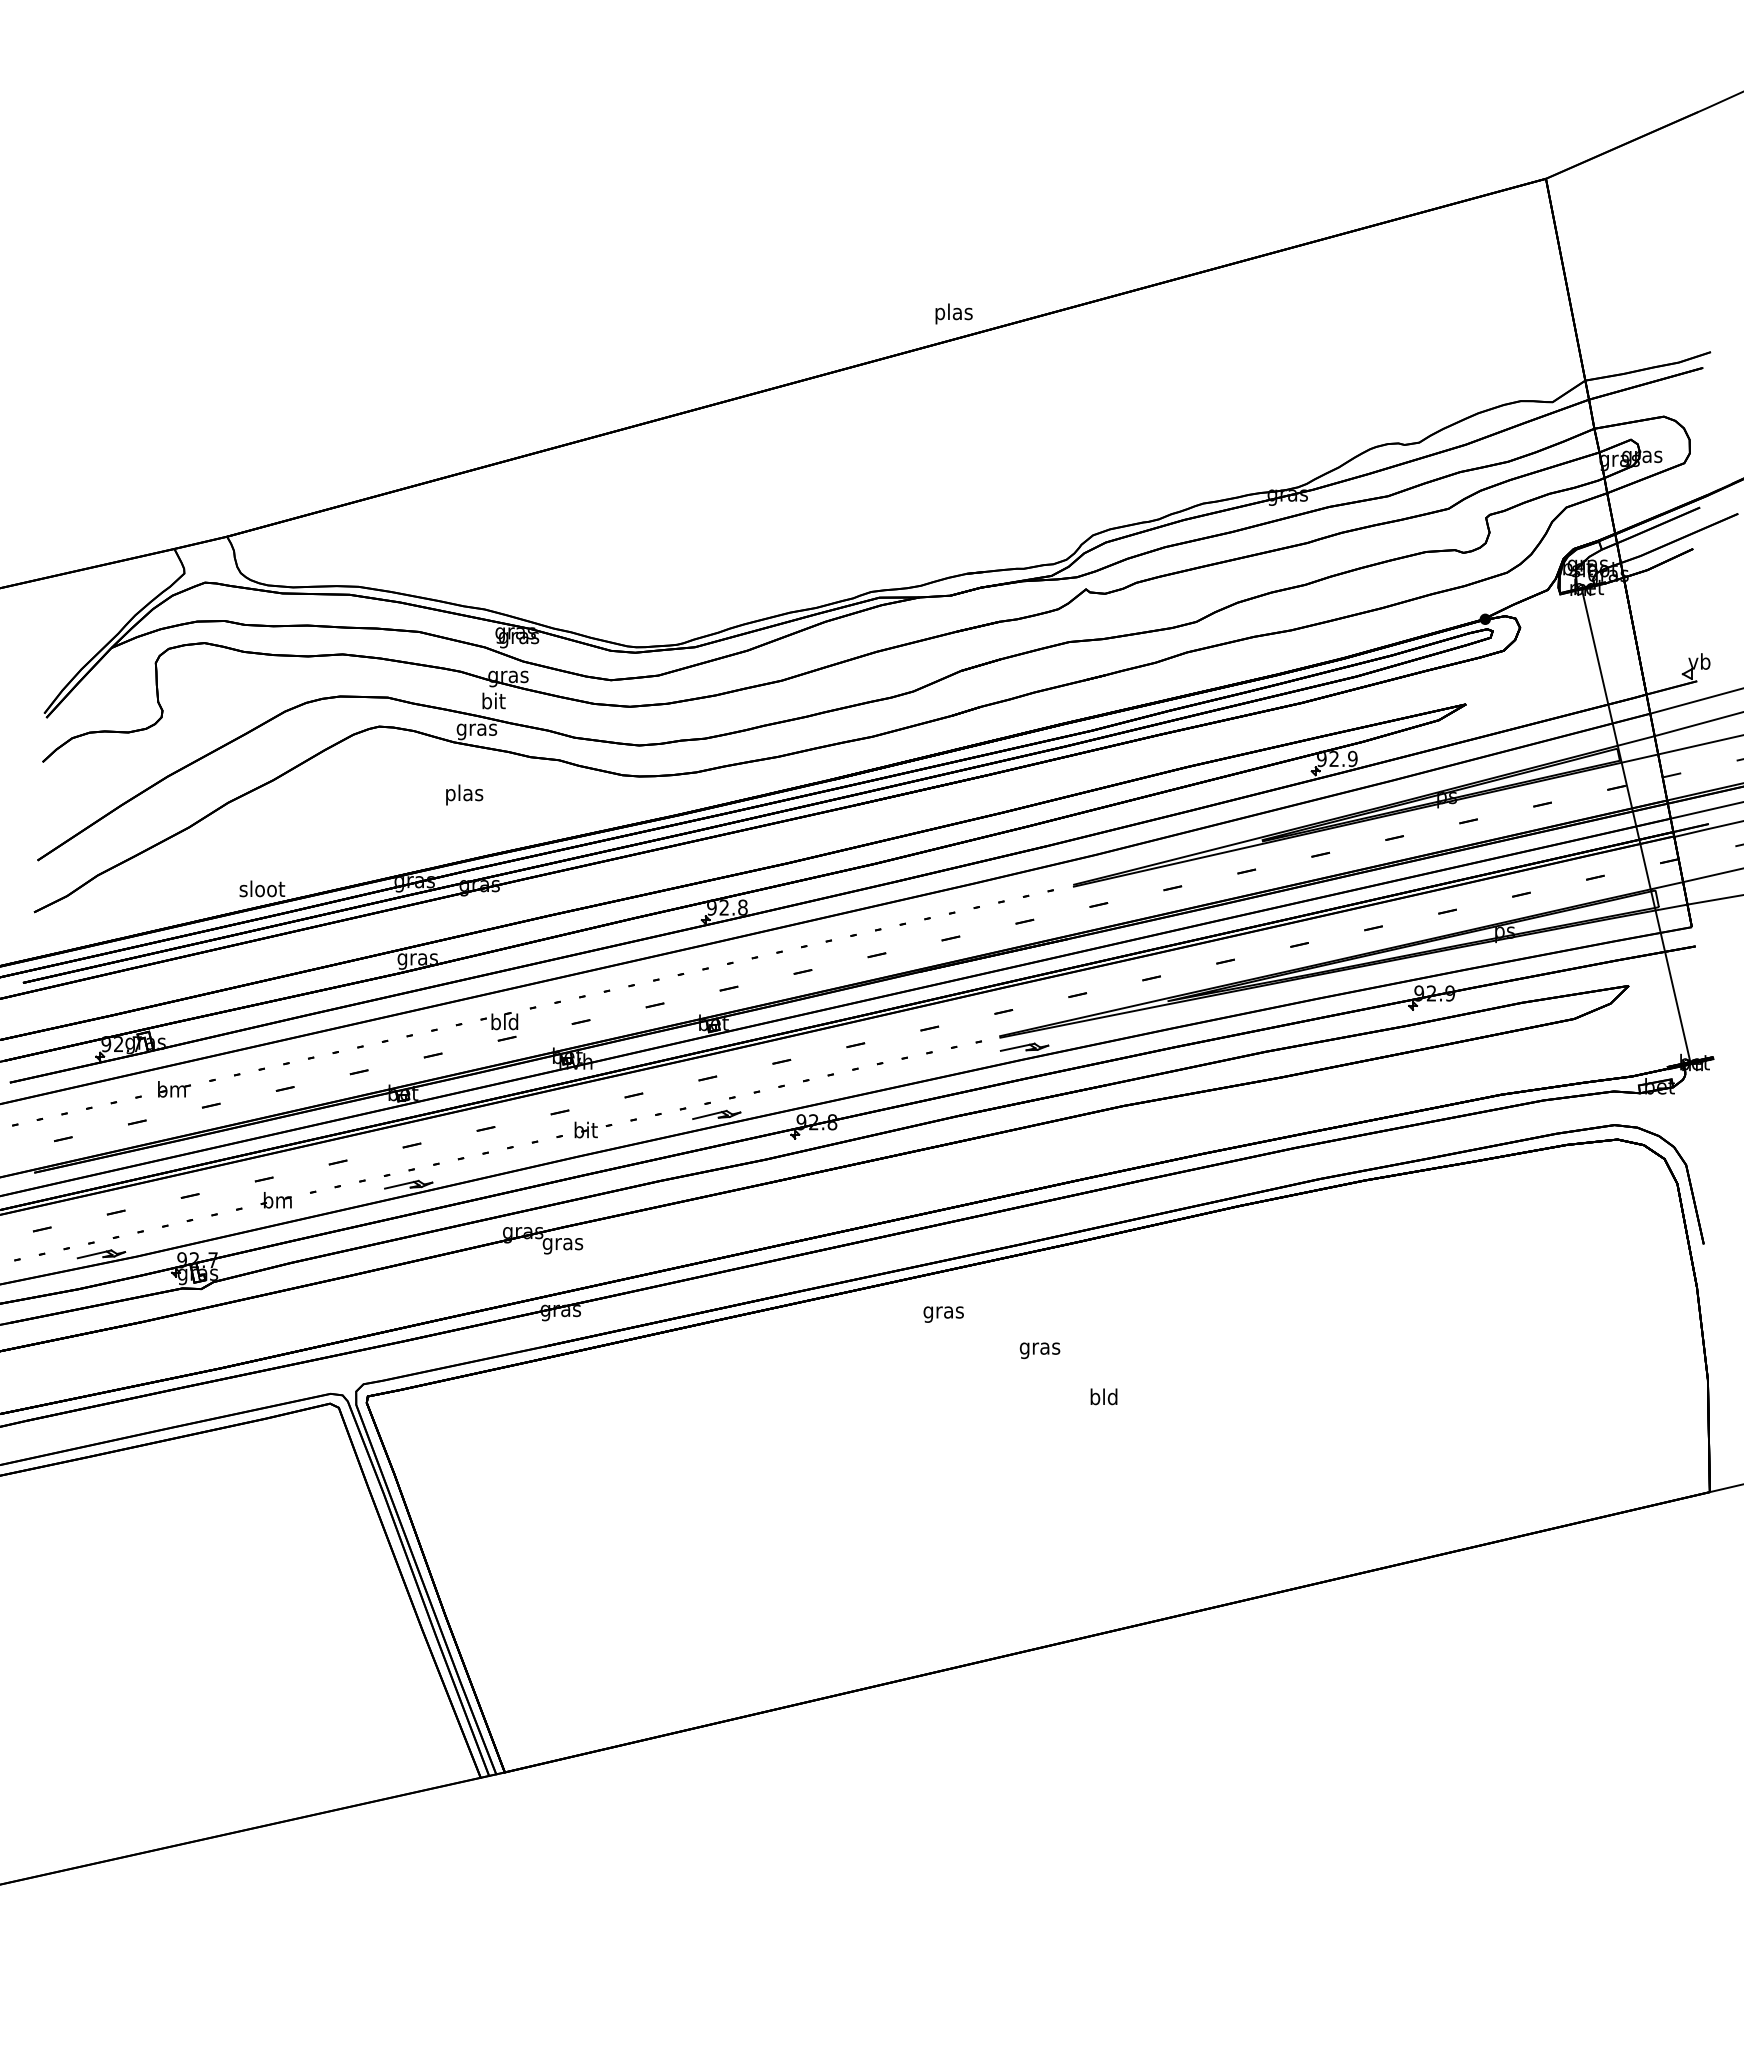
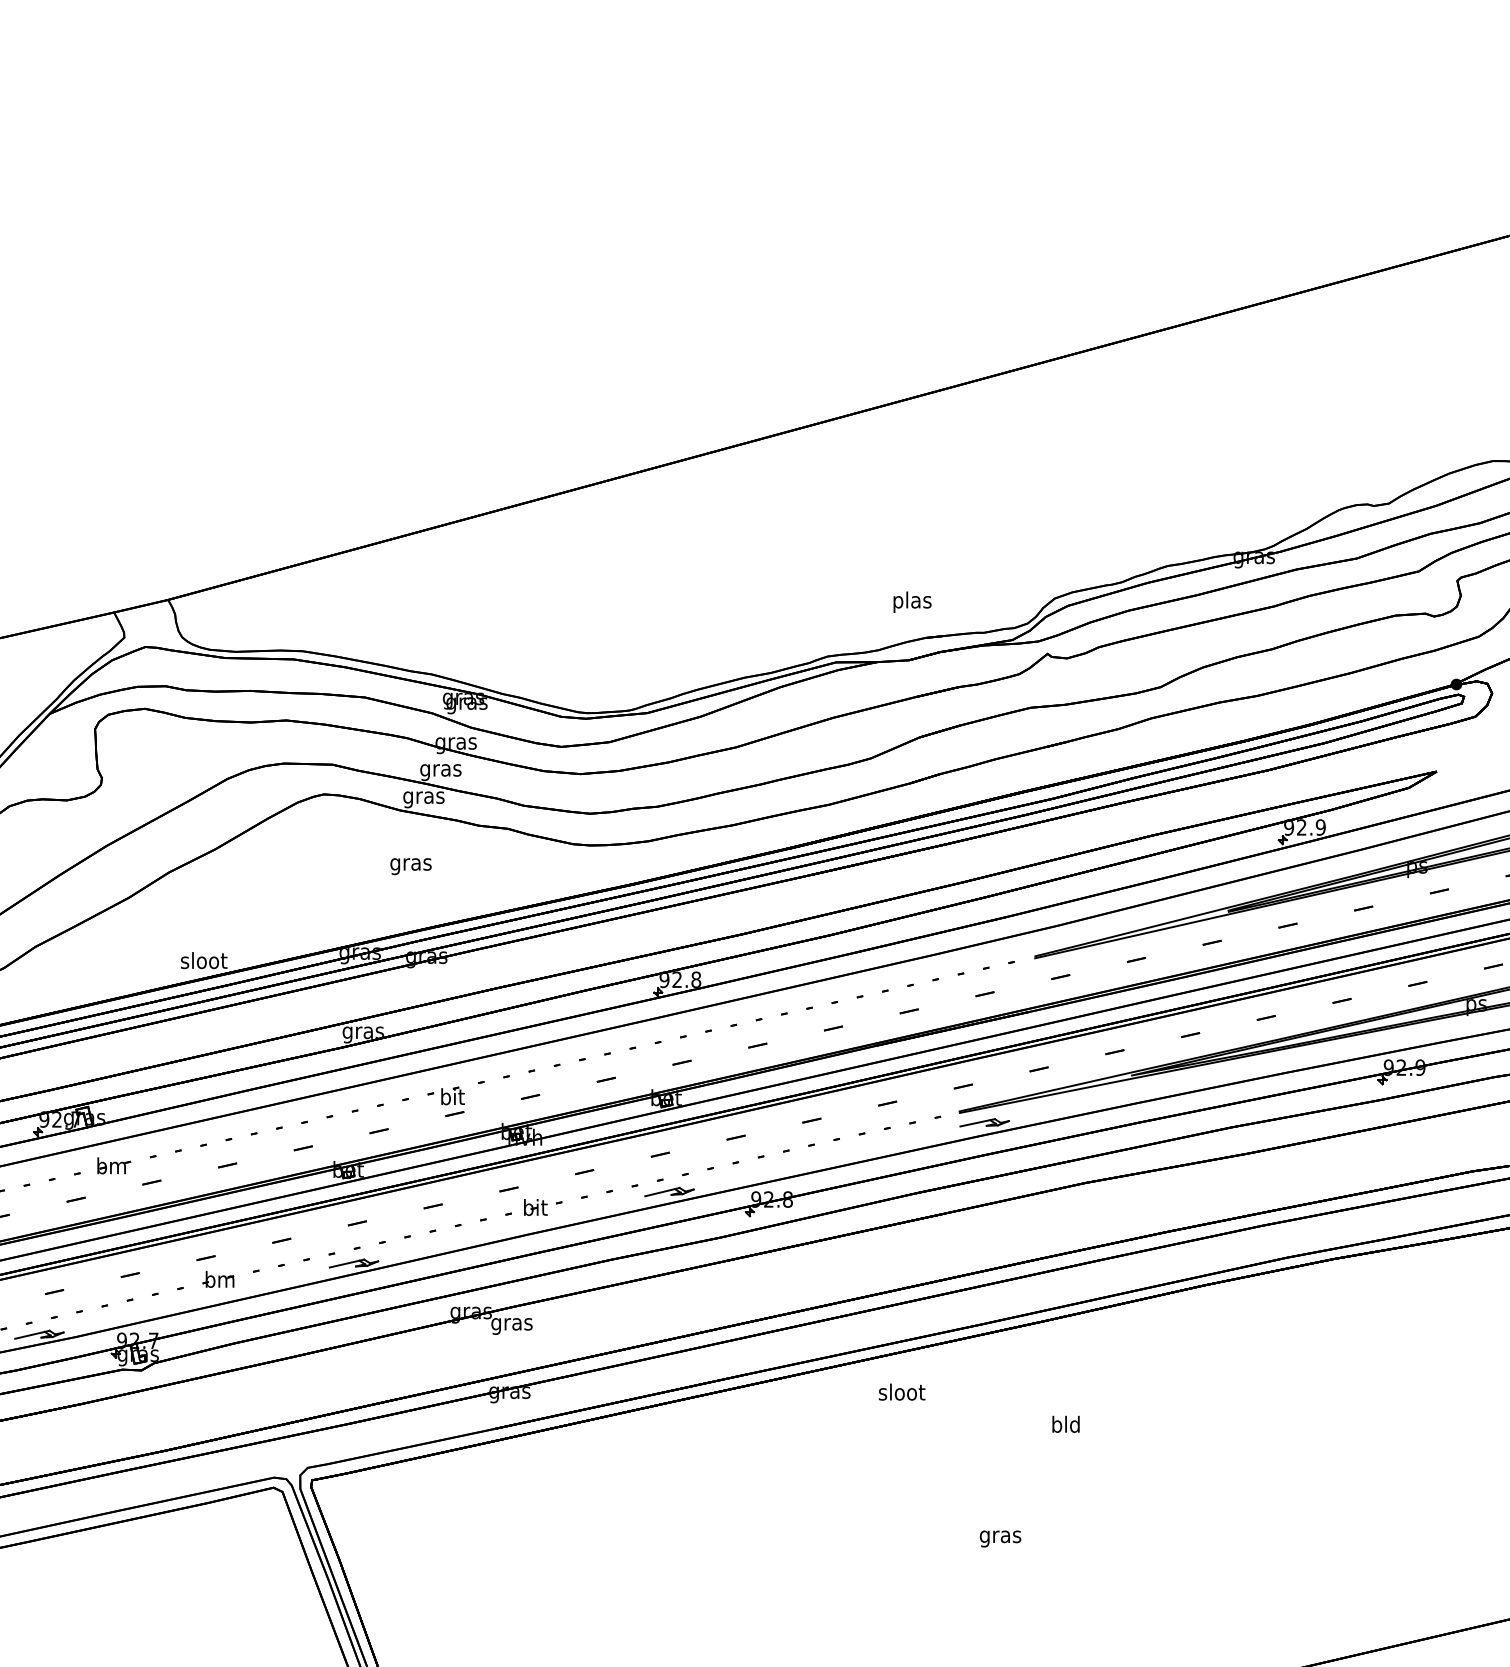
text: (953, 313) -> (911, 601), moved
text: (493, 702) -> (440, 769), bit -> gras
text: (464, 794) -> (411, 863), plas -> gras
text: (504, 1021) -> (452, 1096), bld -> bit
text: (943, 1312) -> (901, 1394), gras -> sloot
text: (1039, 1350) -> (999, 1538), moved
text: (1103, 1396) -> (1065, 1424), moved

